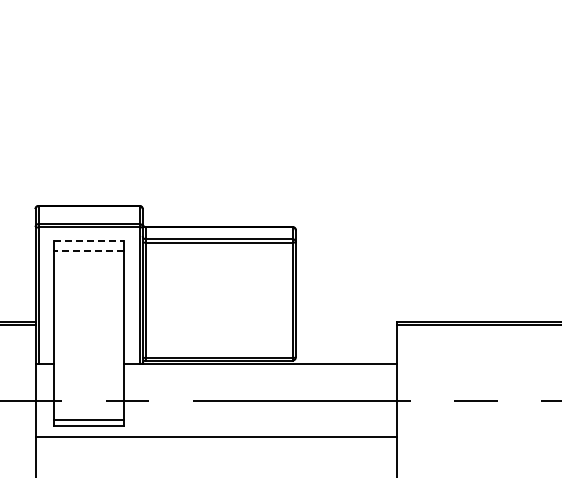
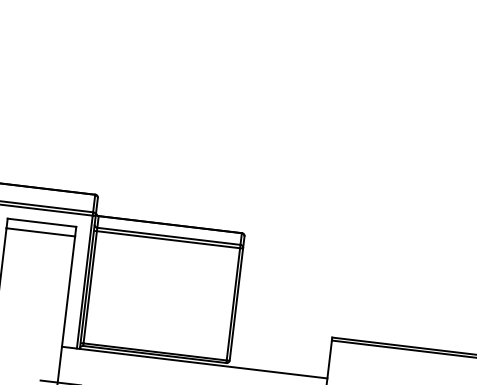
line: (89, 240) -> (42, 222), dashed -> solid
line: (88, 250) -> (40, 232), dashed -> solid

